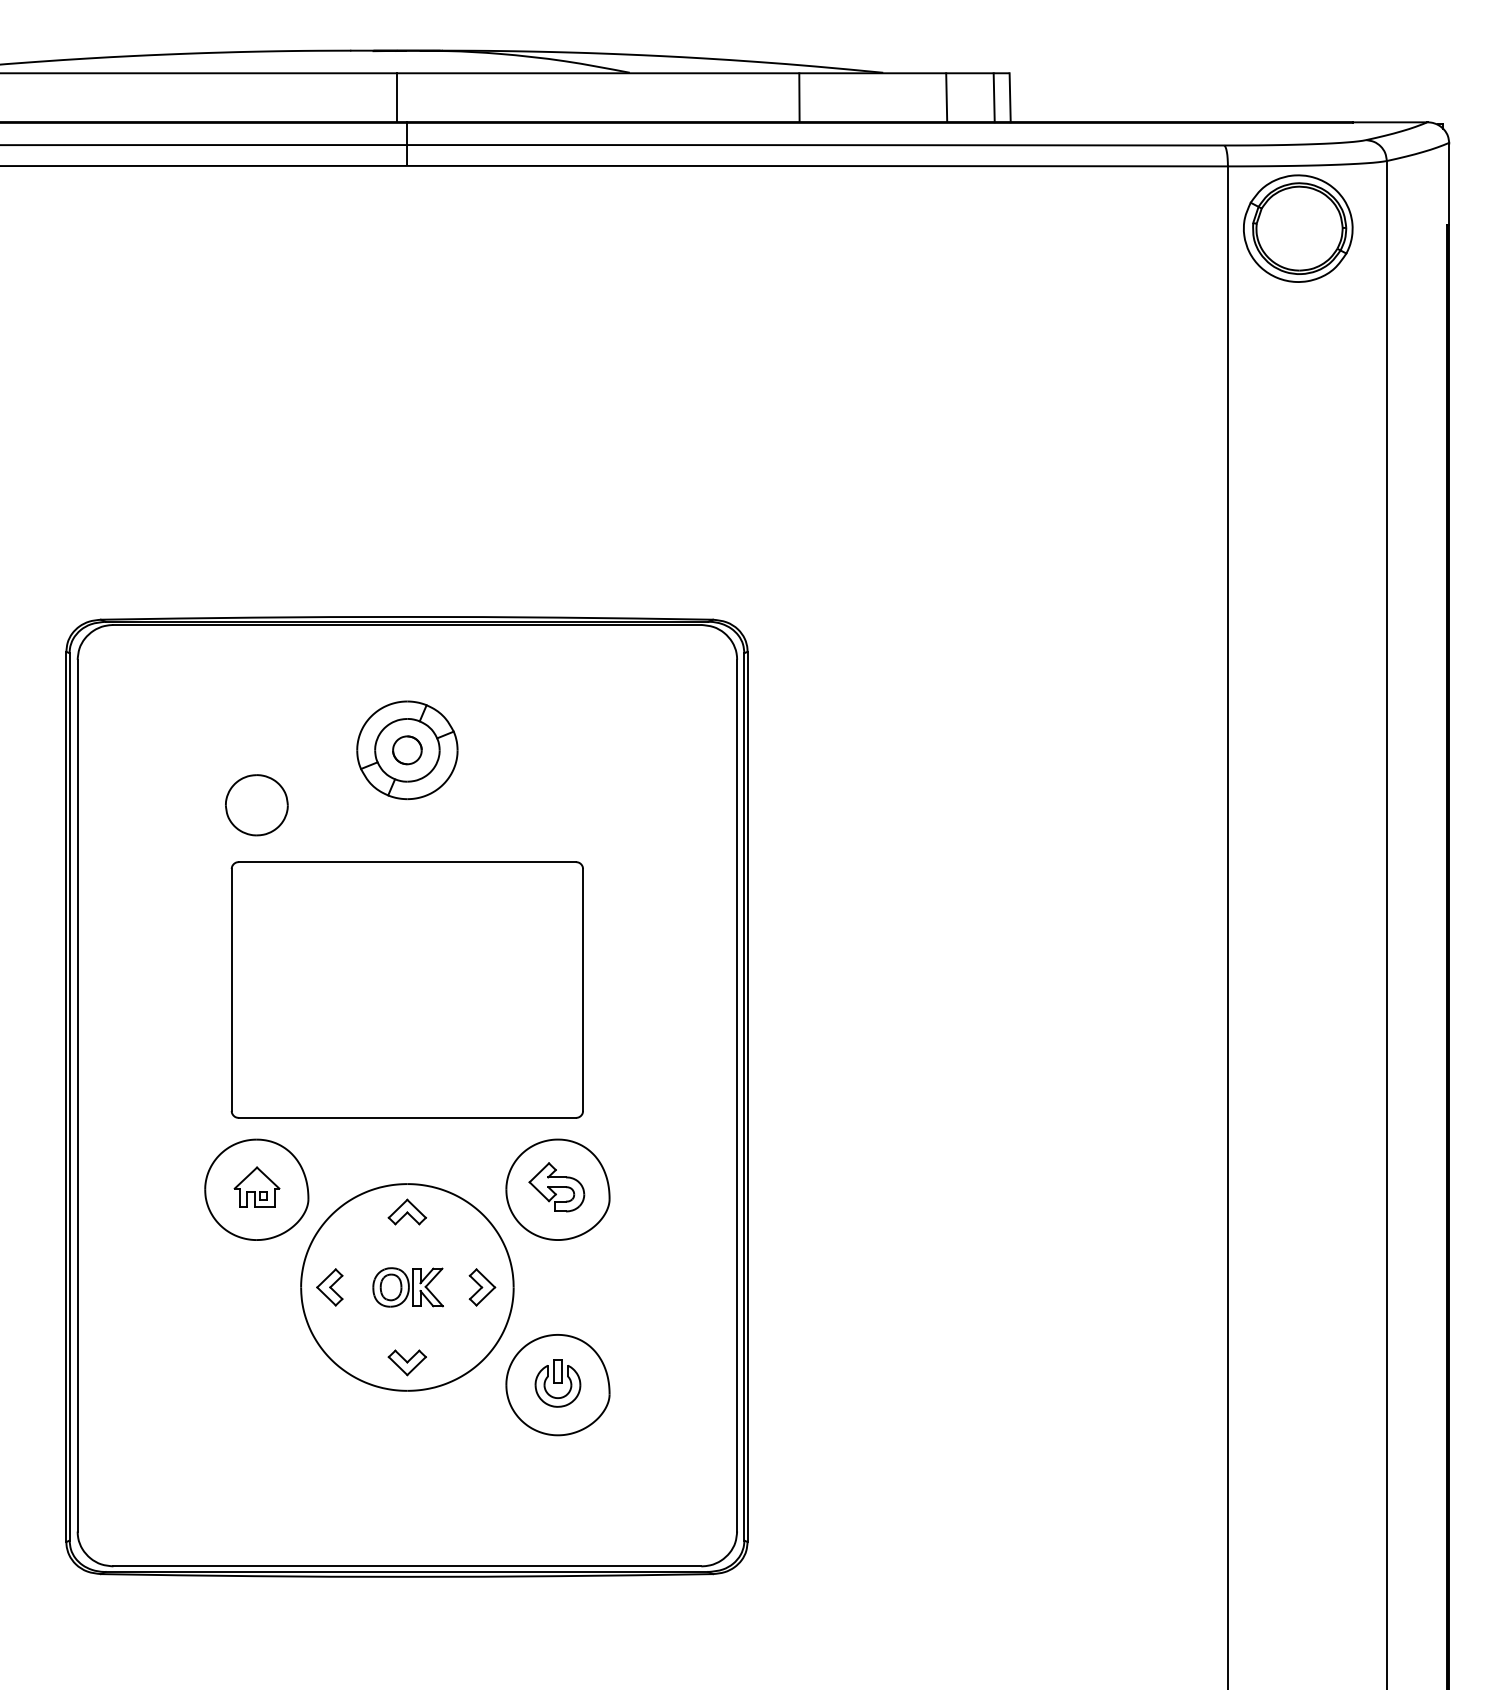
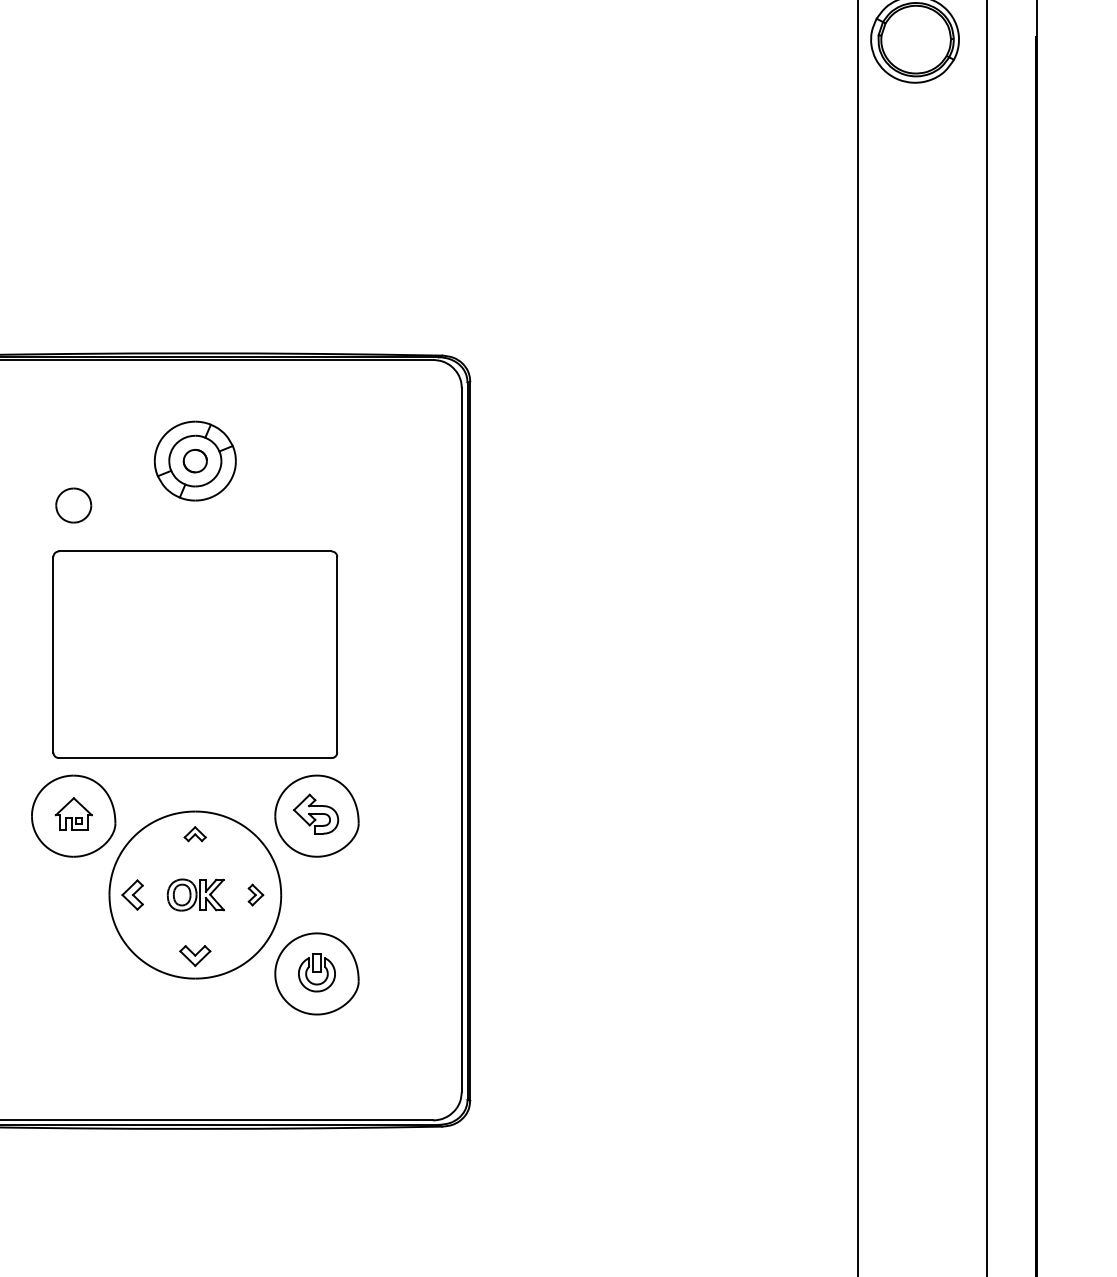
part: (256, 805) -> (73, 505), size x0.7
part: (406, 1211) -> (194, 833), size x0.7
part: (482, 1287) -> (256, 895), size x0.7

